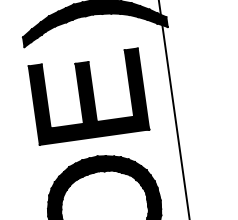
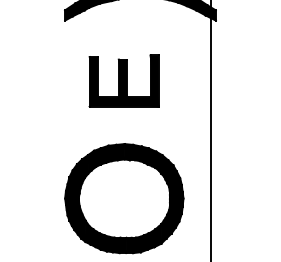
part: (87, 96) -> (123, 80), size x0.6

